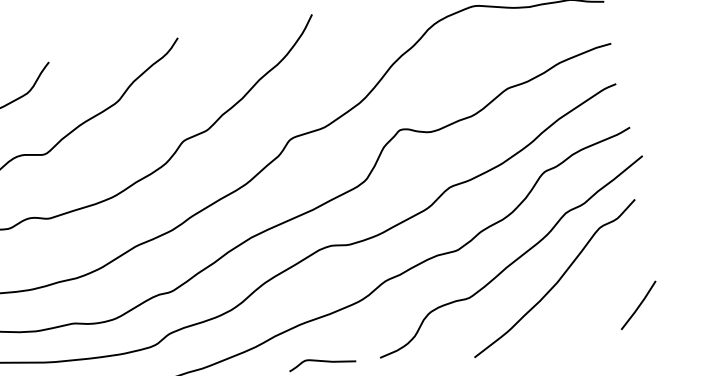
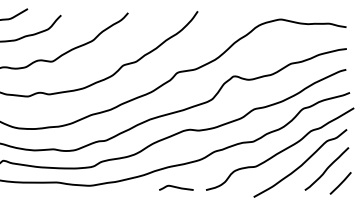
curve: (606, 280) -> (326, 168), added

